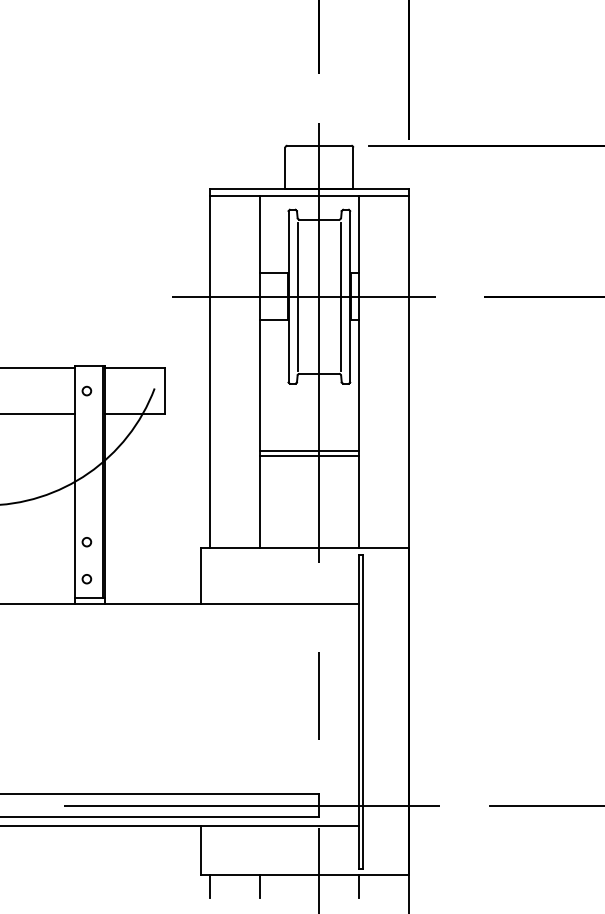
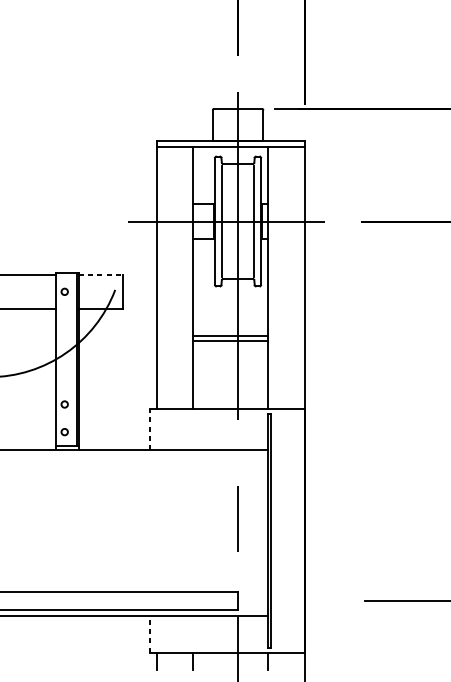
line: (135, 367) -> (100, 274), solid -> dashed
line: (201, 576) -> (150, 430), solid -> dashed
line: (252, 805) -> (188, 600), removed
line: (201, 850) -> (150, 634), solid -> dashed

